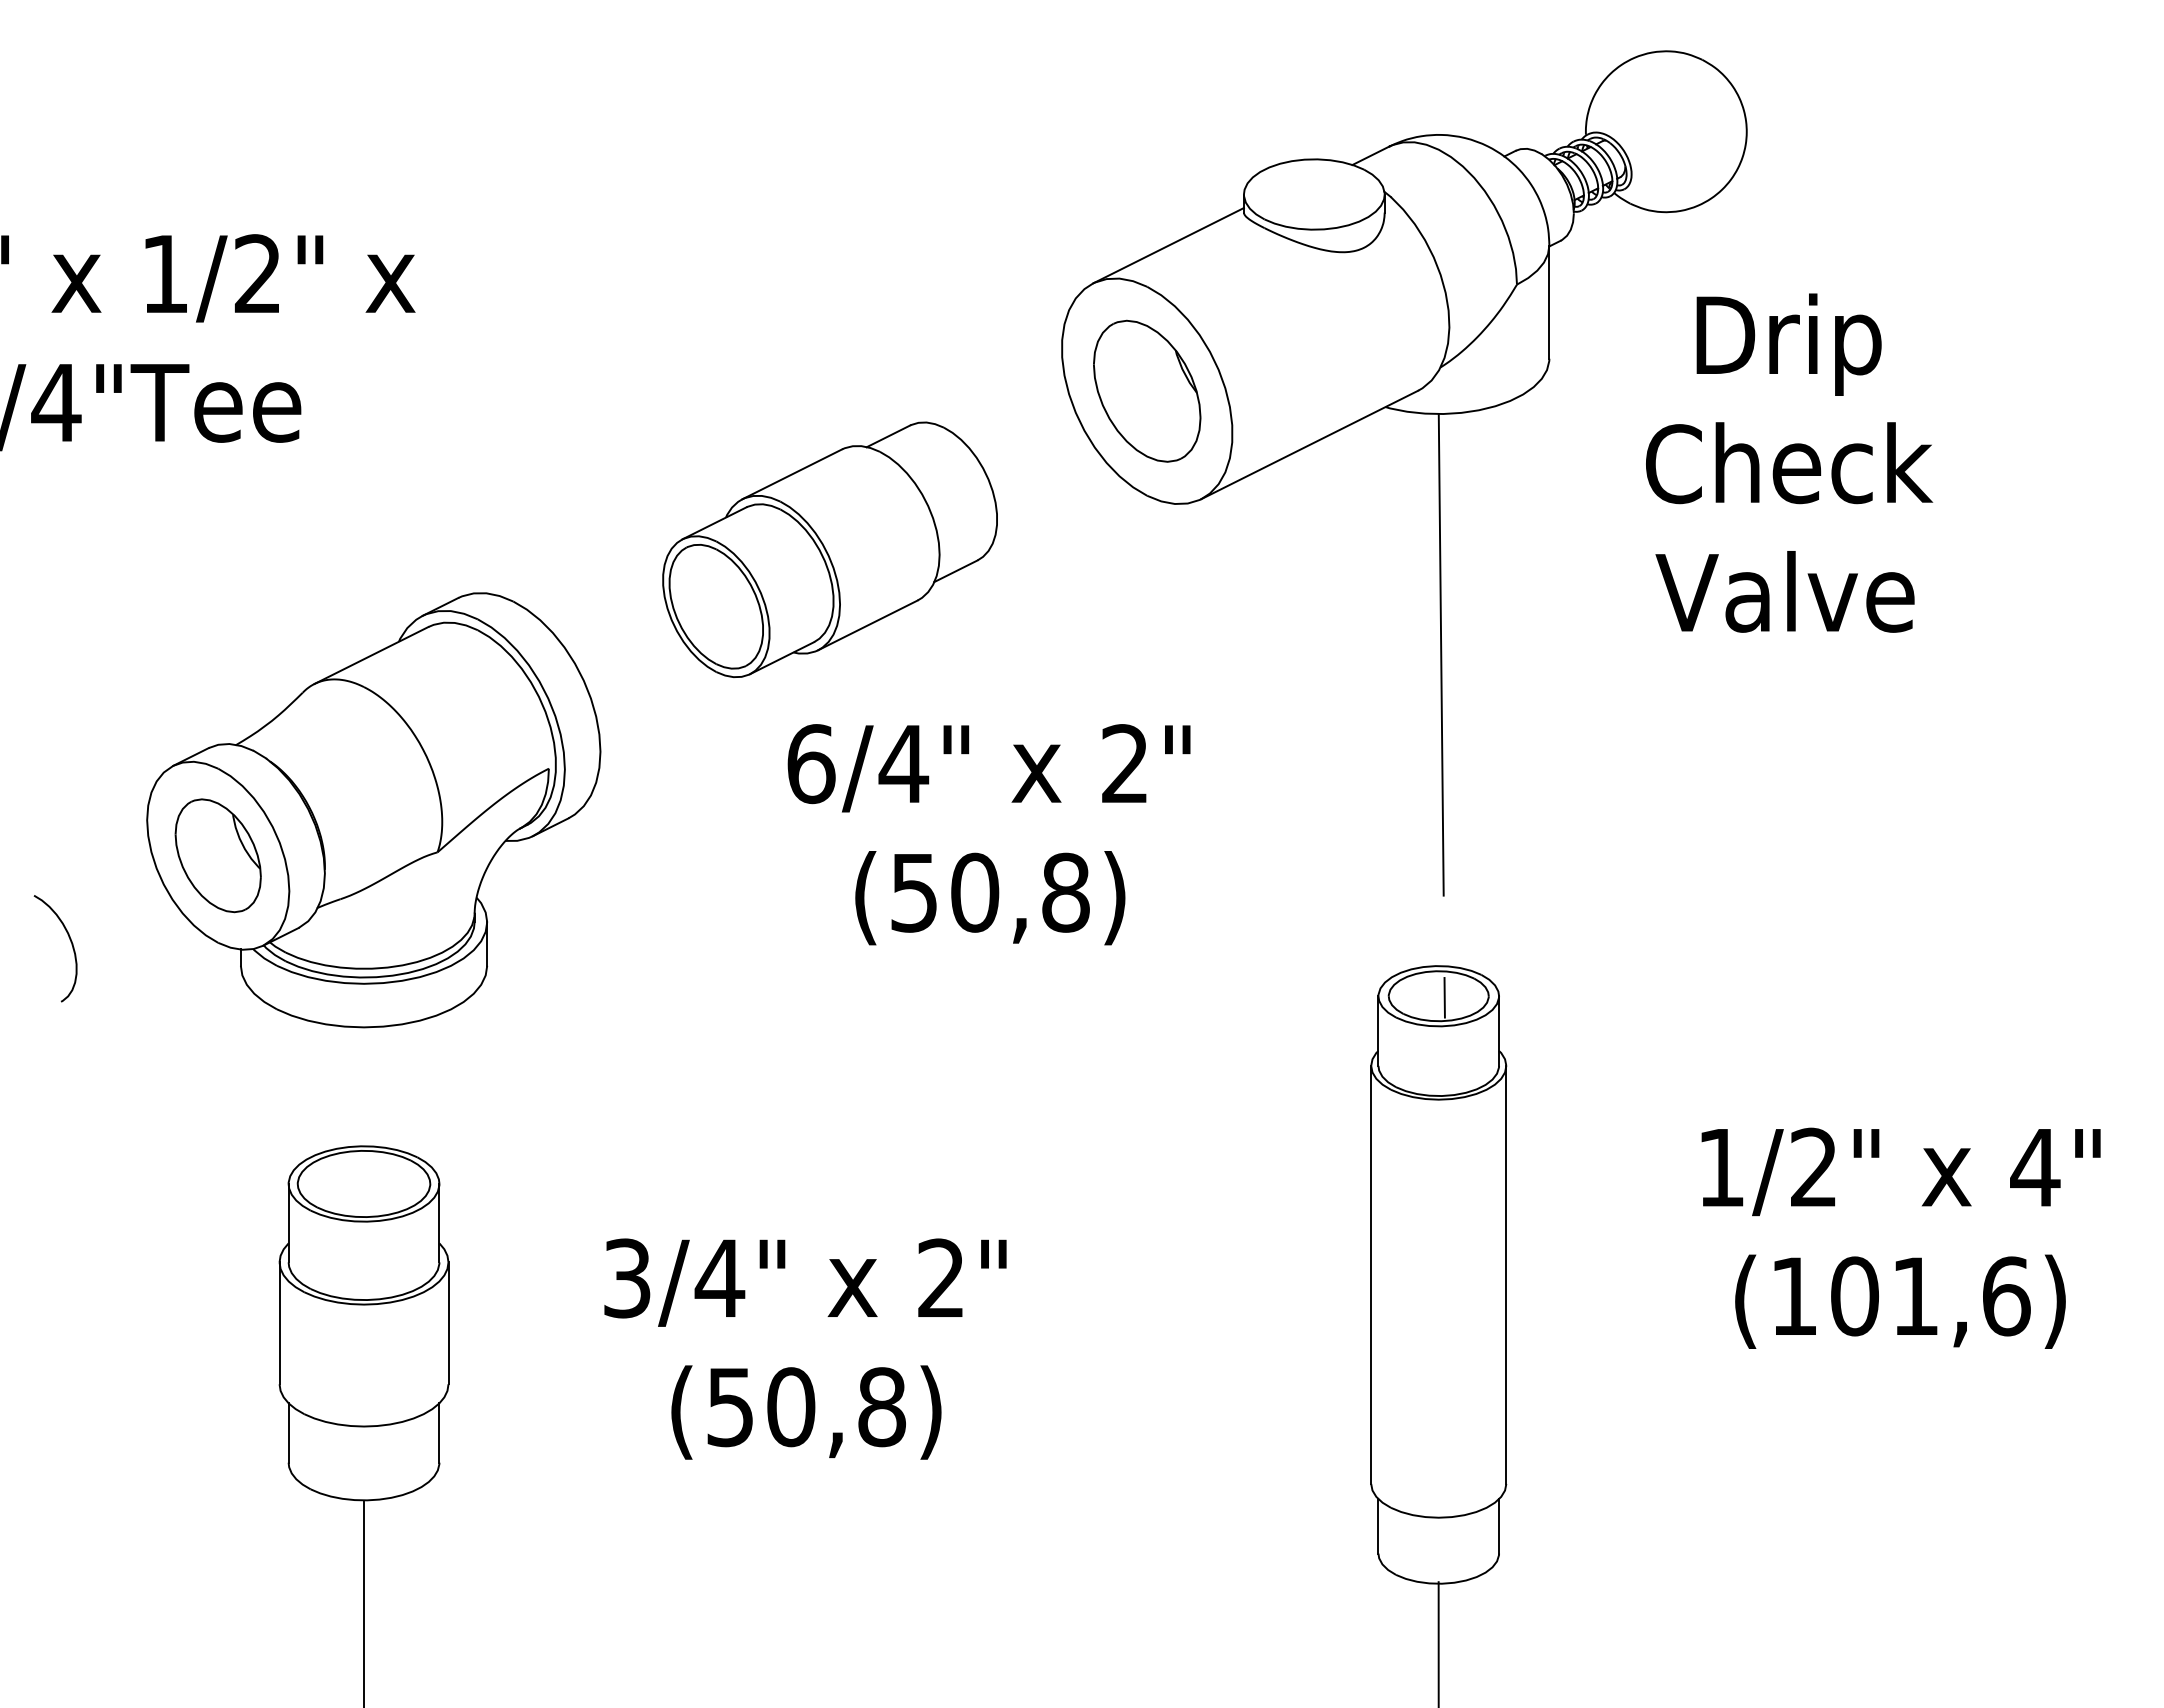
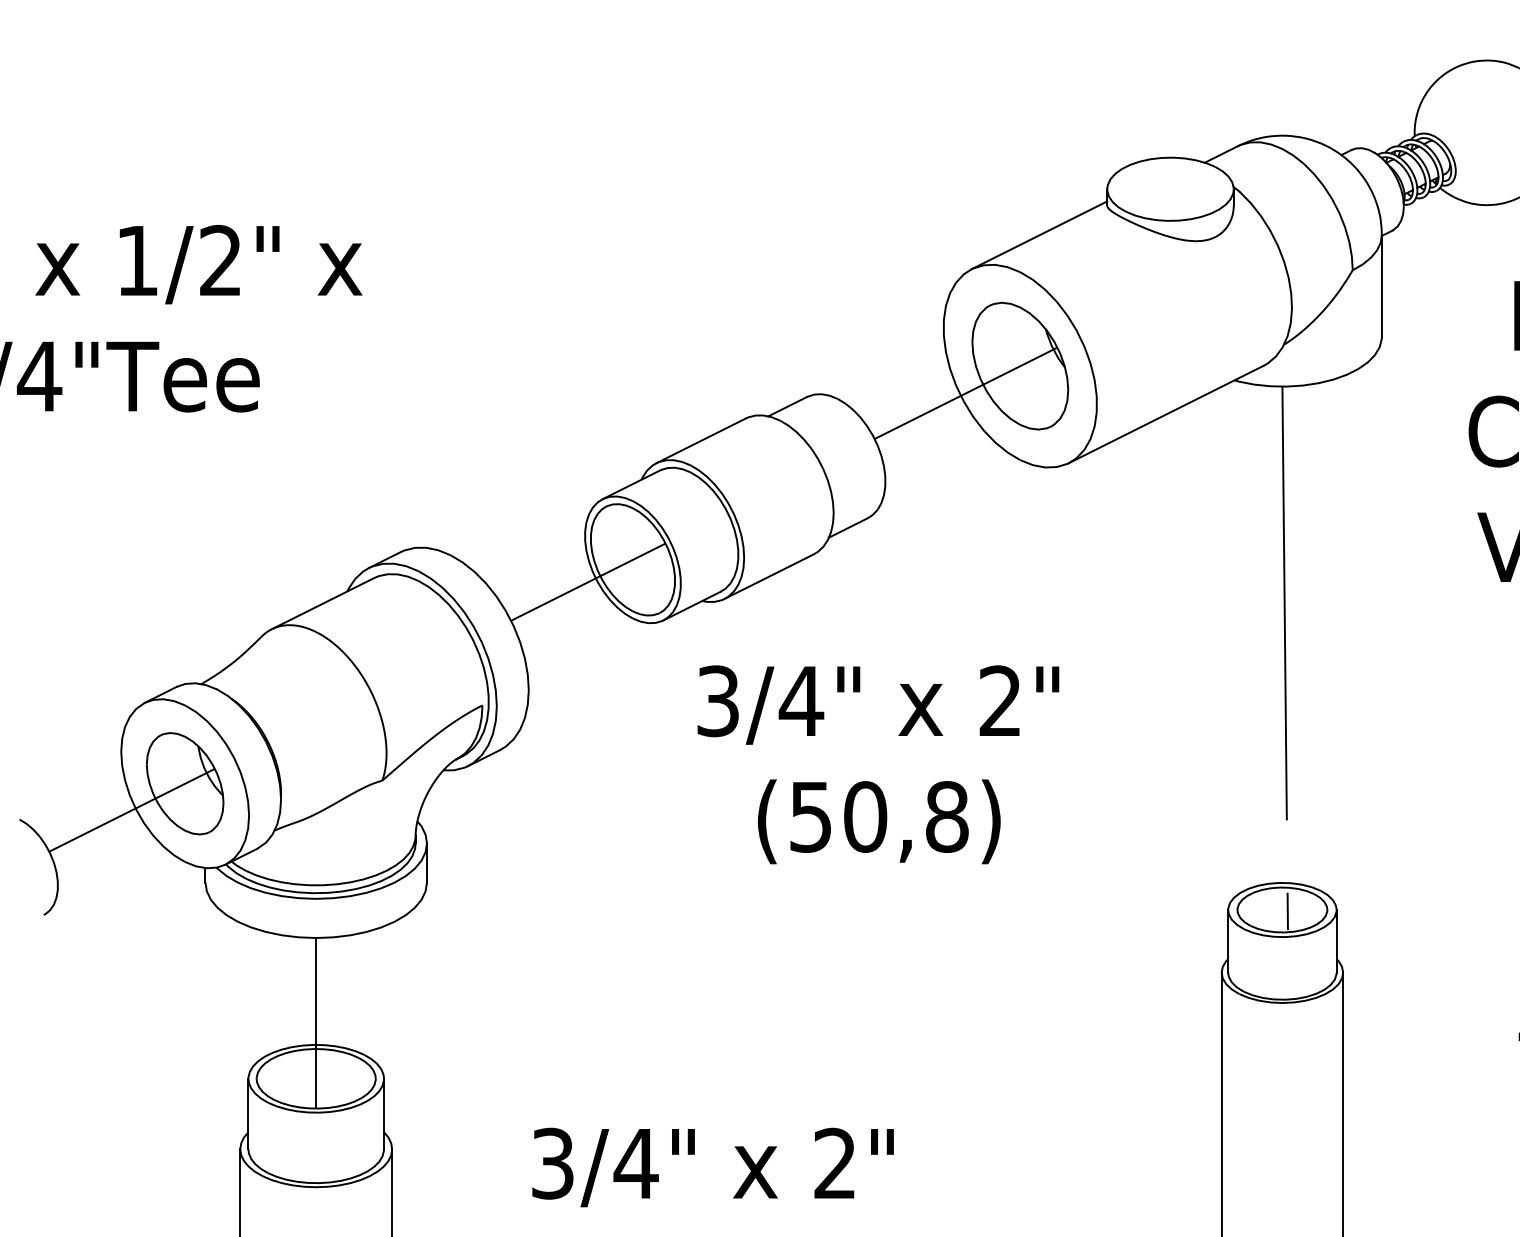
line: (1086, 421) -> (965, 393), added
line: (666, 631) -> (588, 582), added
text: (811, 764) -> (718, 701), 6/4" -> 3/4"
line: (159, 885) -> (132, 810), added
line: (364, 1122) -> (316, 1023), added

